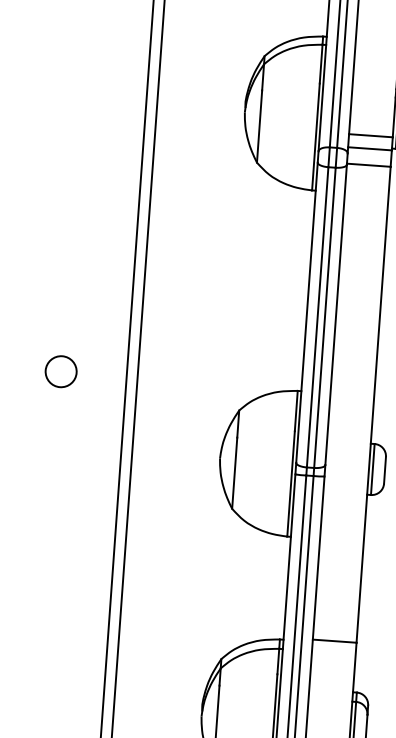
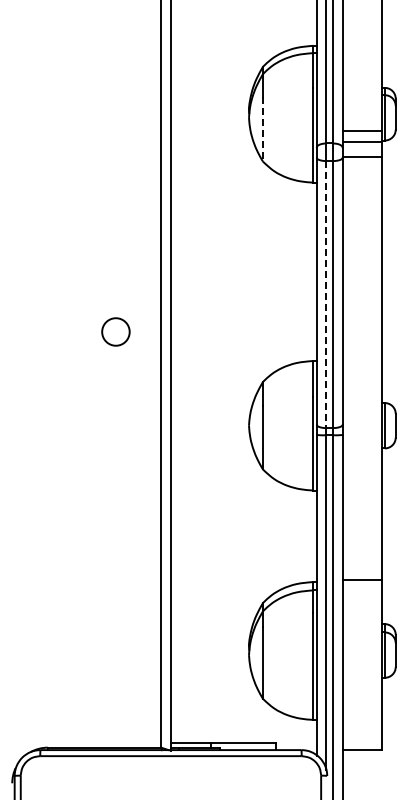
line: (258, 127) -> (262, 130), solid -> dashed
line: (317, 317) -> (326, 294), solid -> dashed
circle: (60, 371) -> (115, 331), moved

